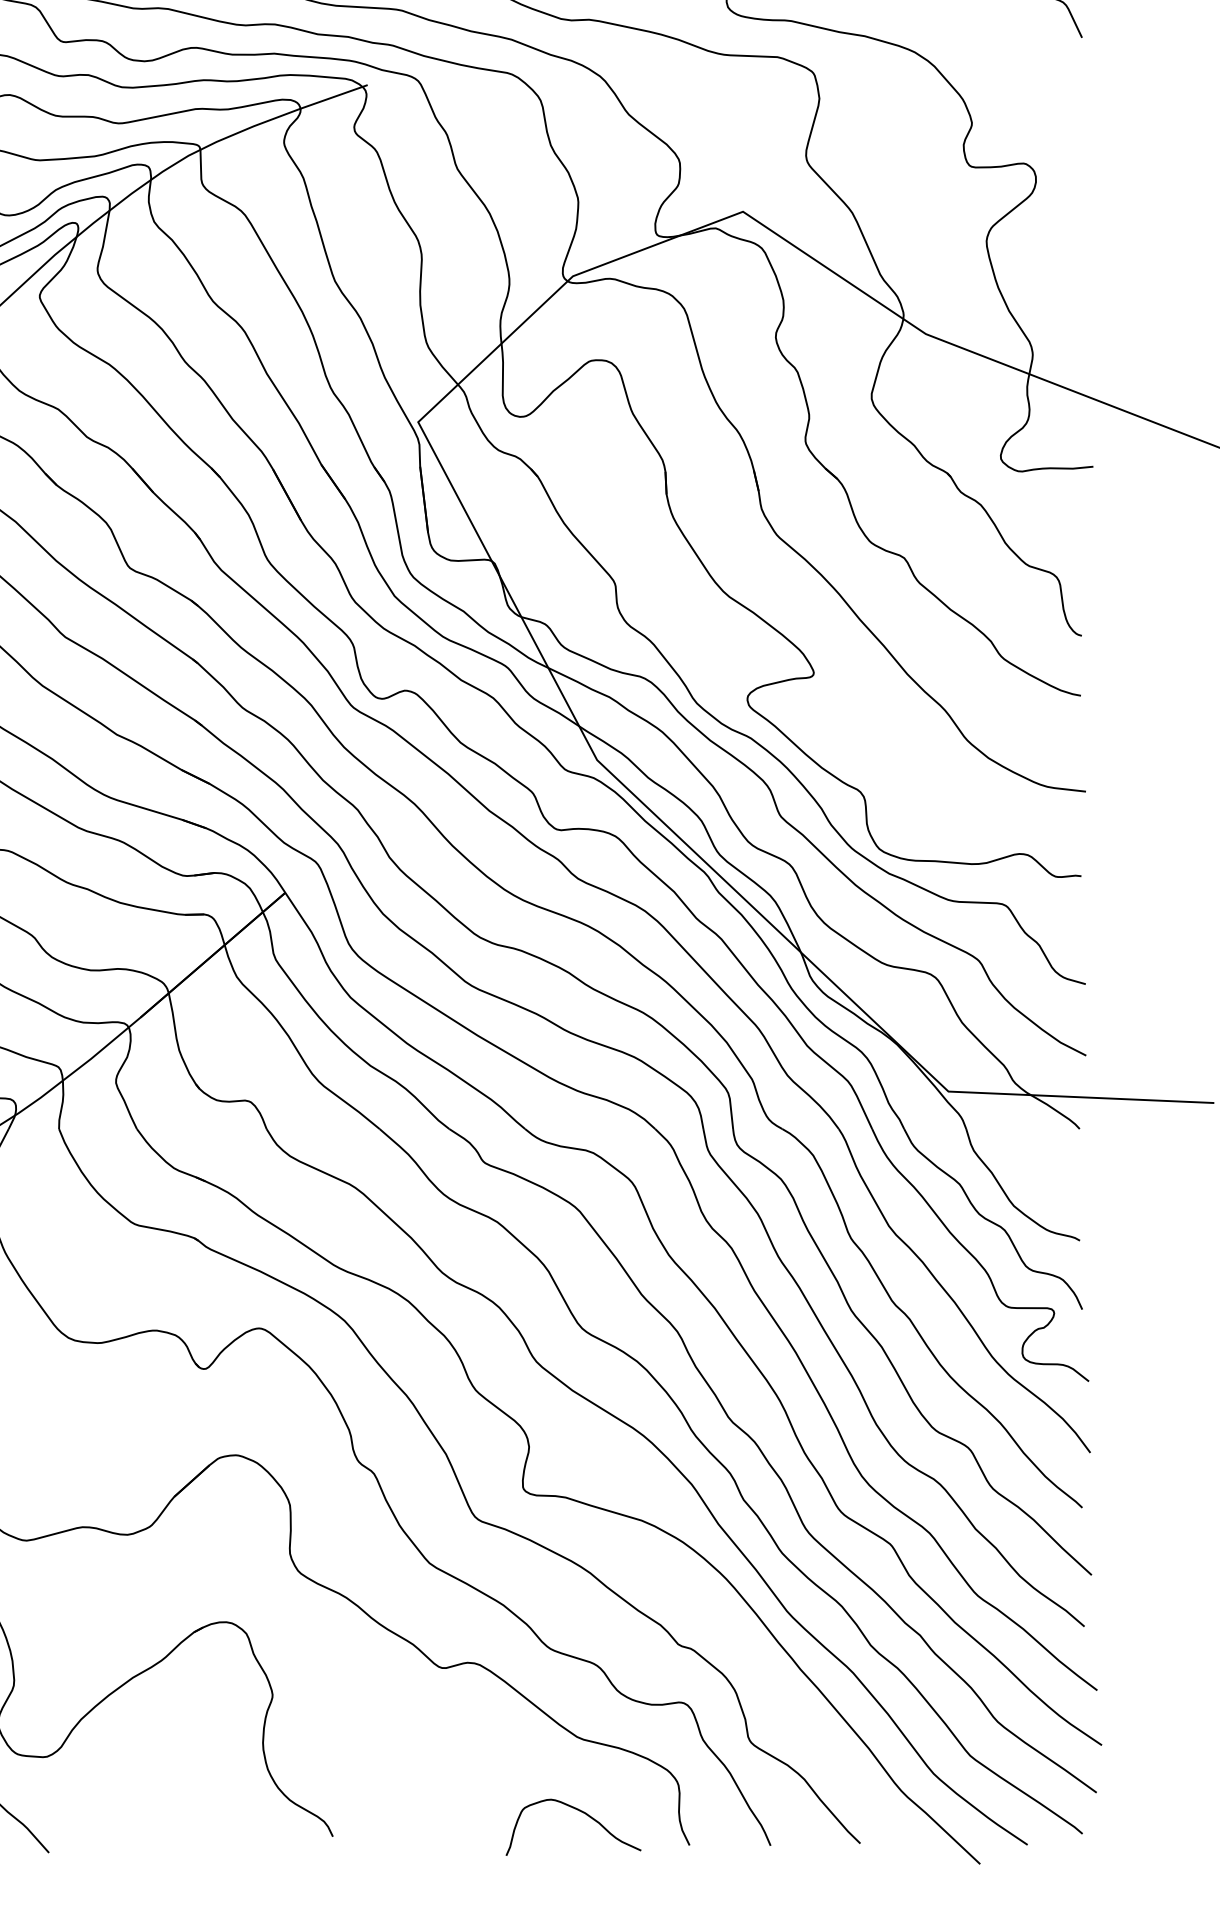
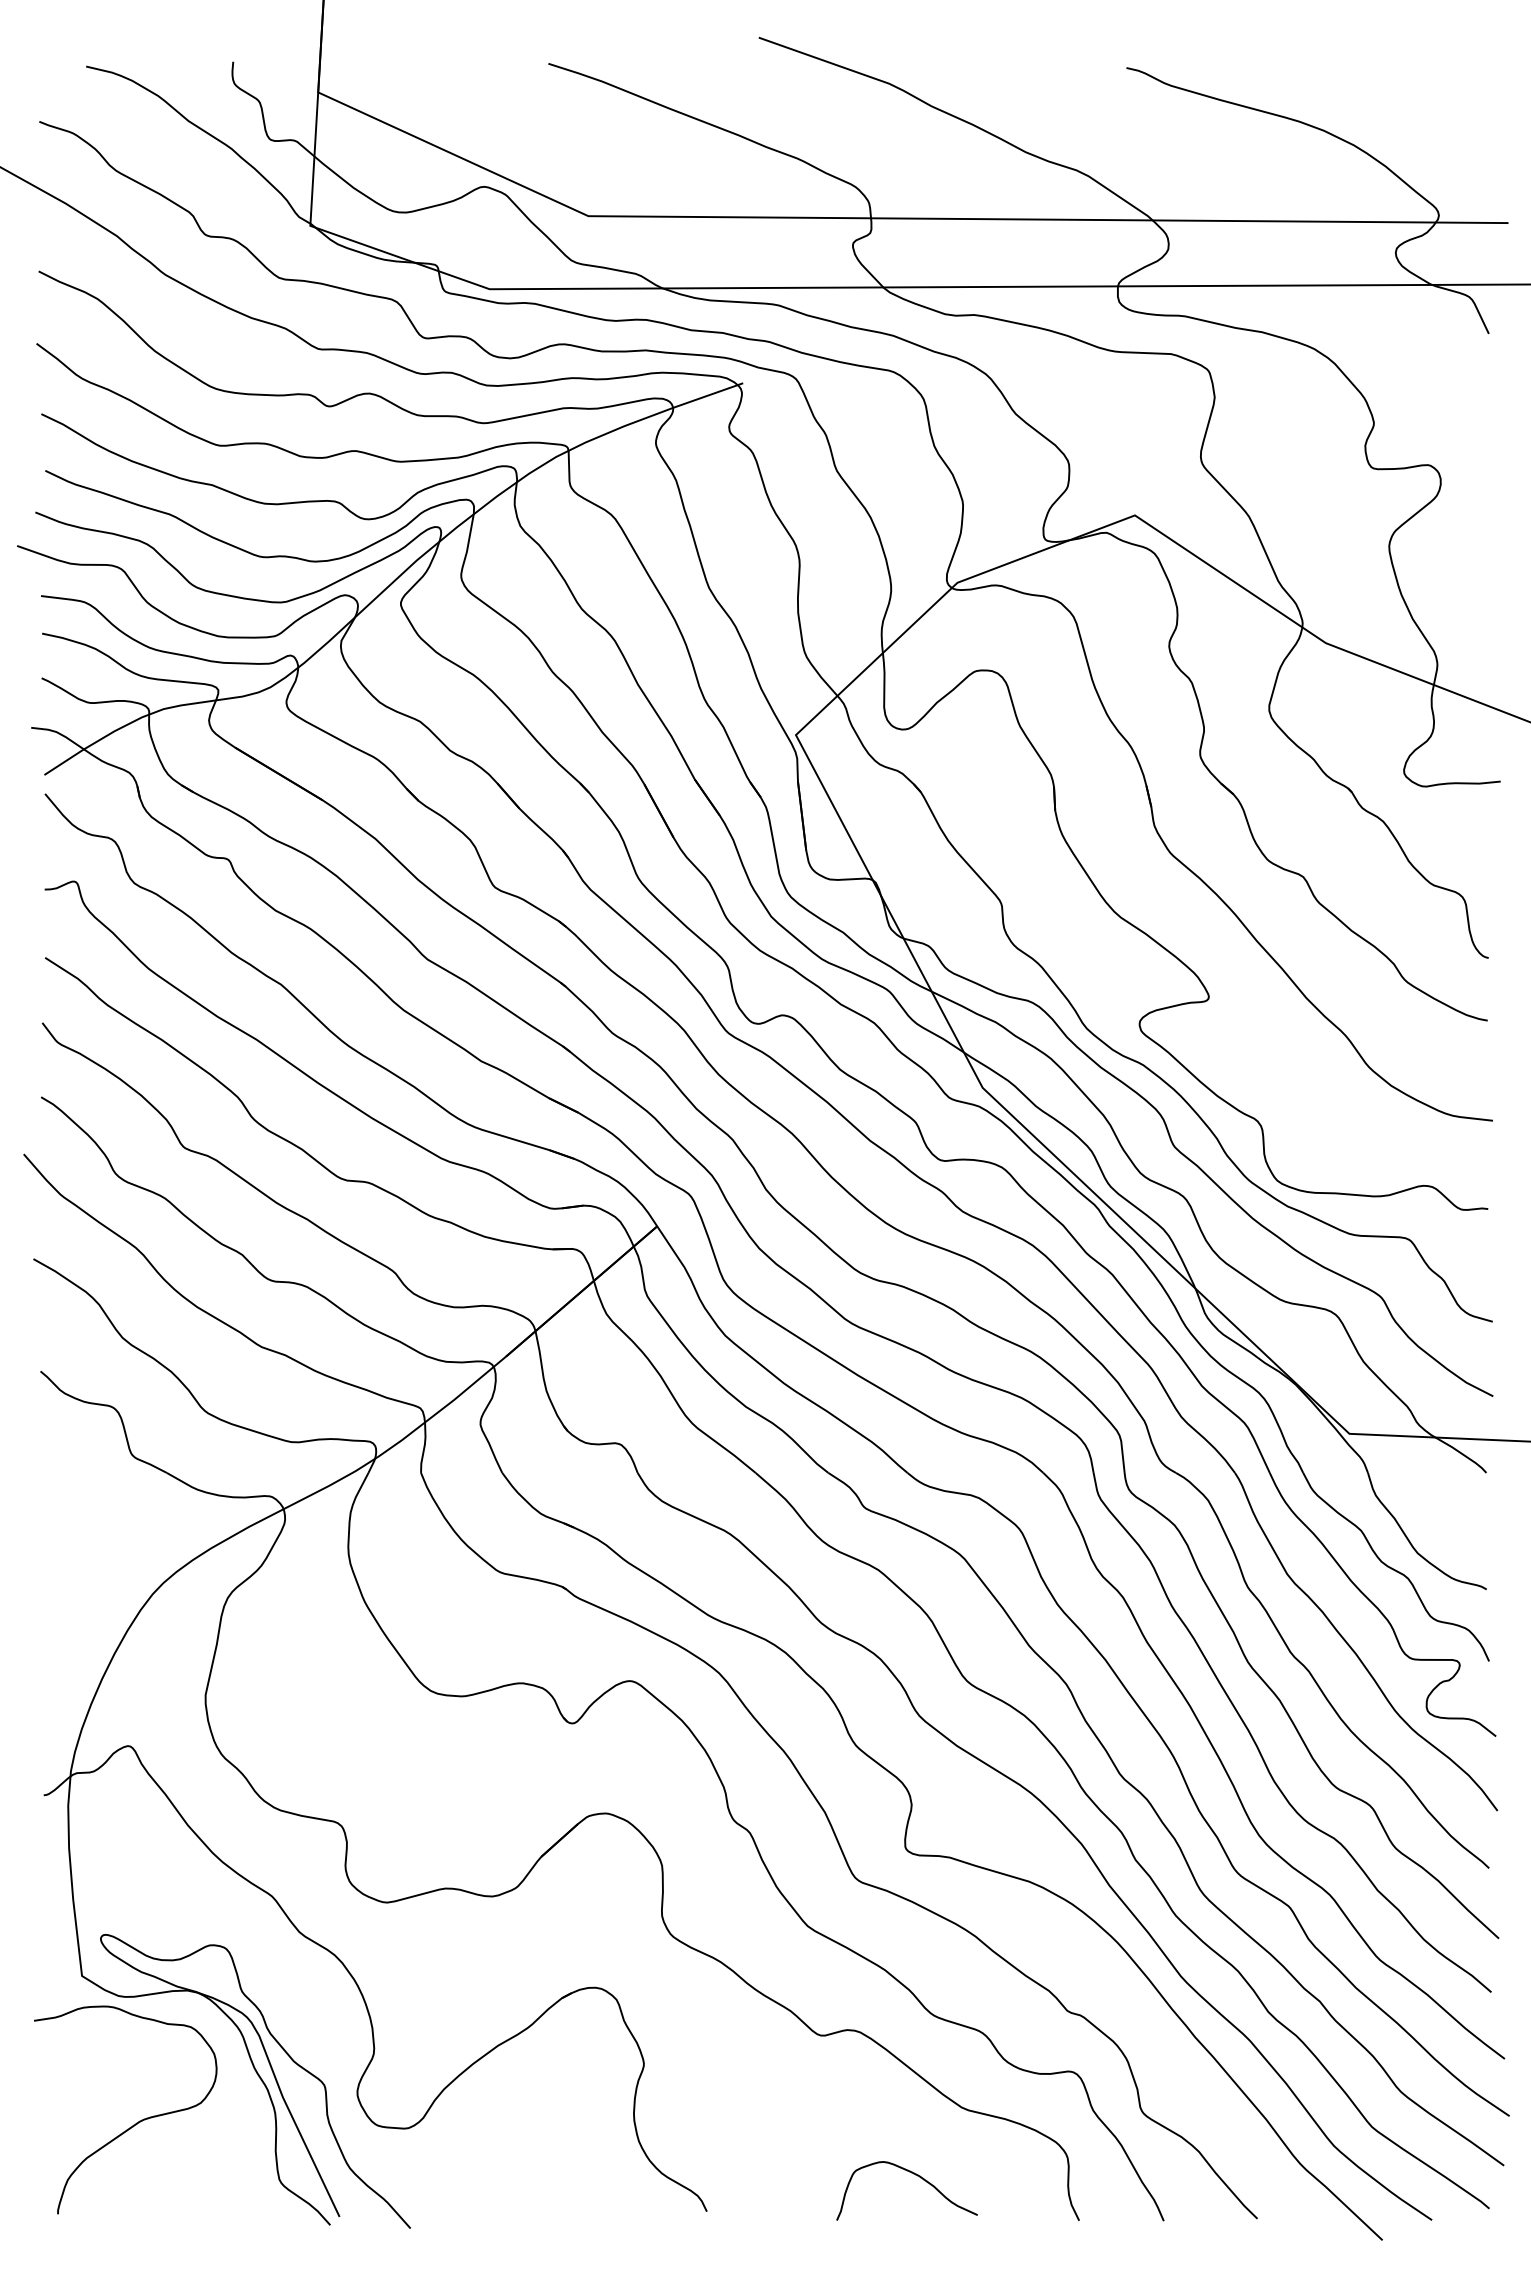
curve: (579, 1811) -> (913, 2174), moved

